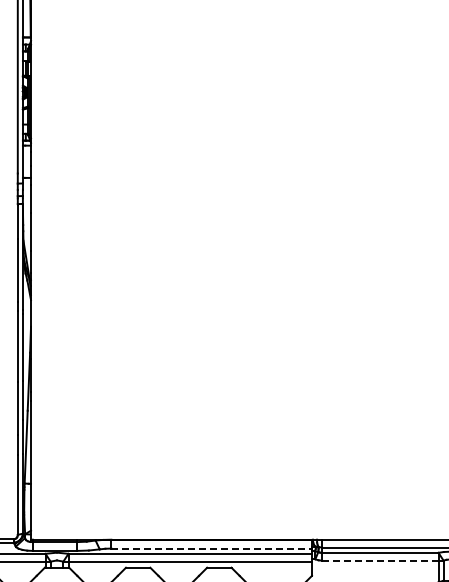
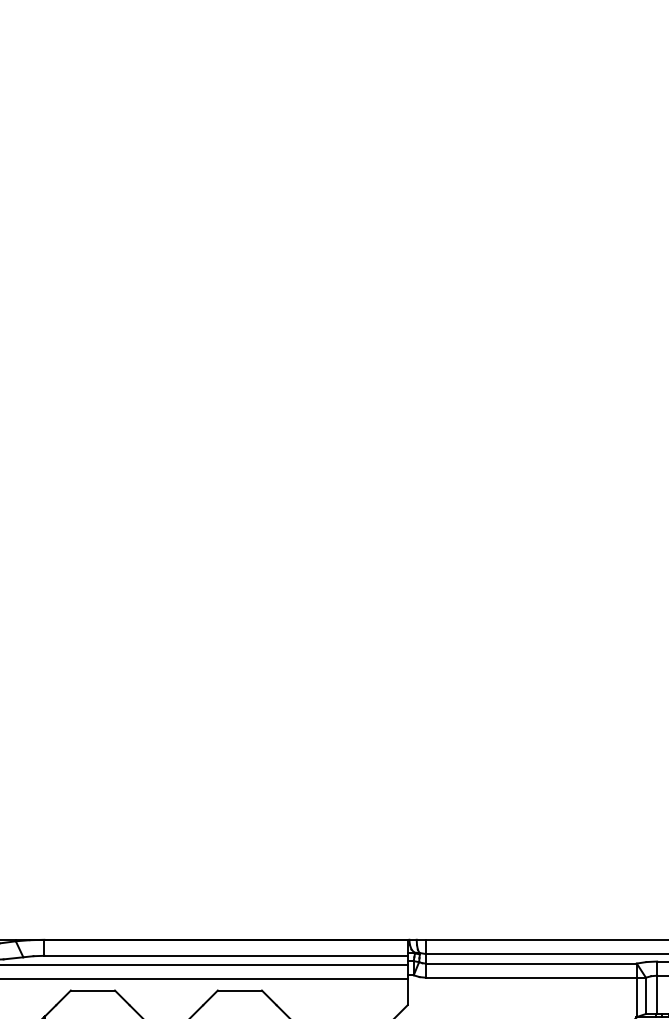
line: (212, 548) -> (227, 955), dashed -> solid
line: (380, 560) -> (531, 977), dashed -> solid

